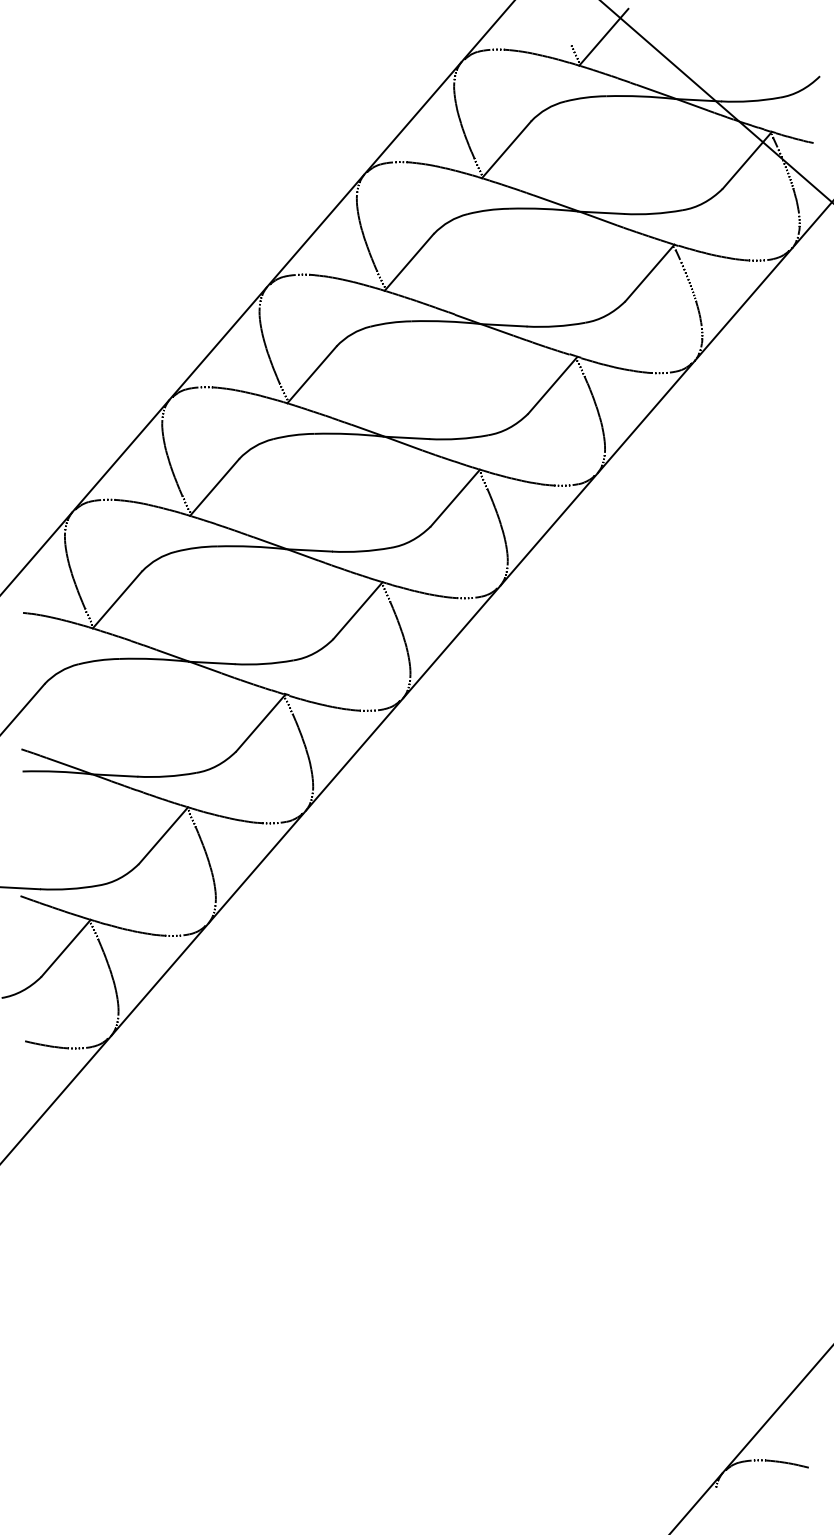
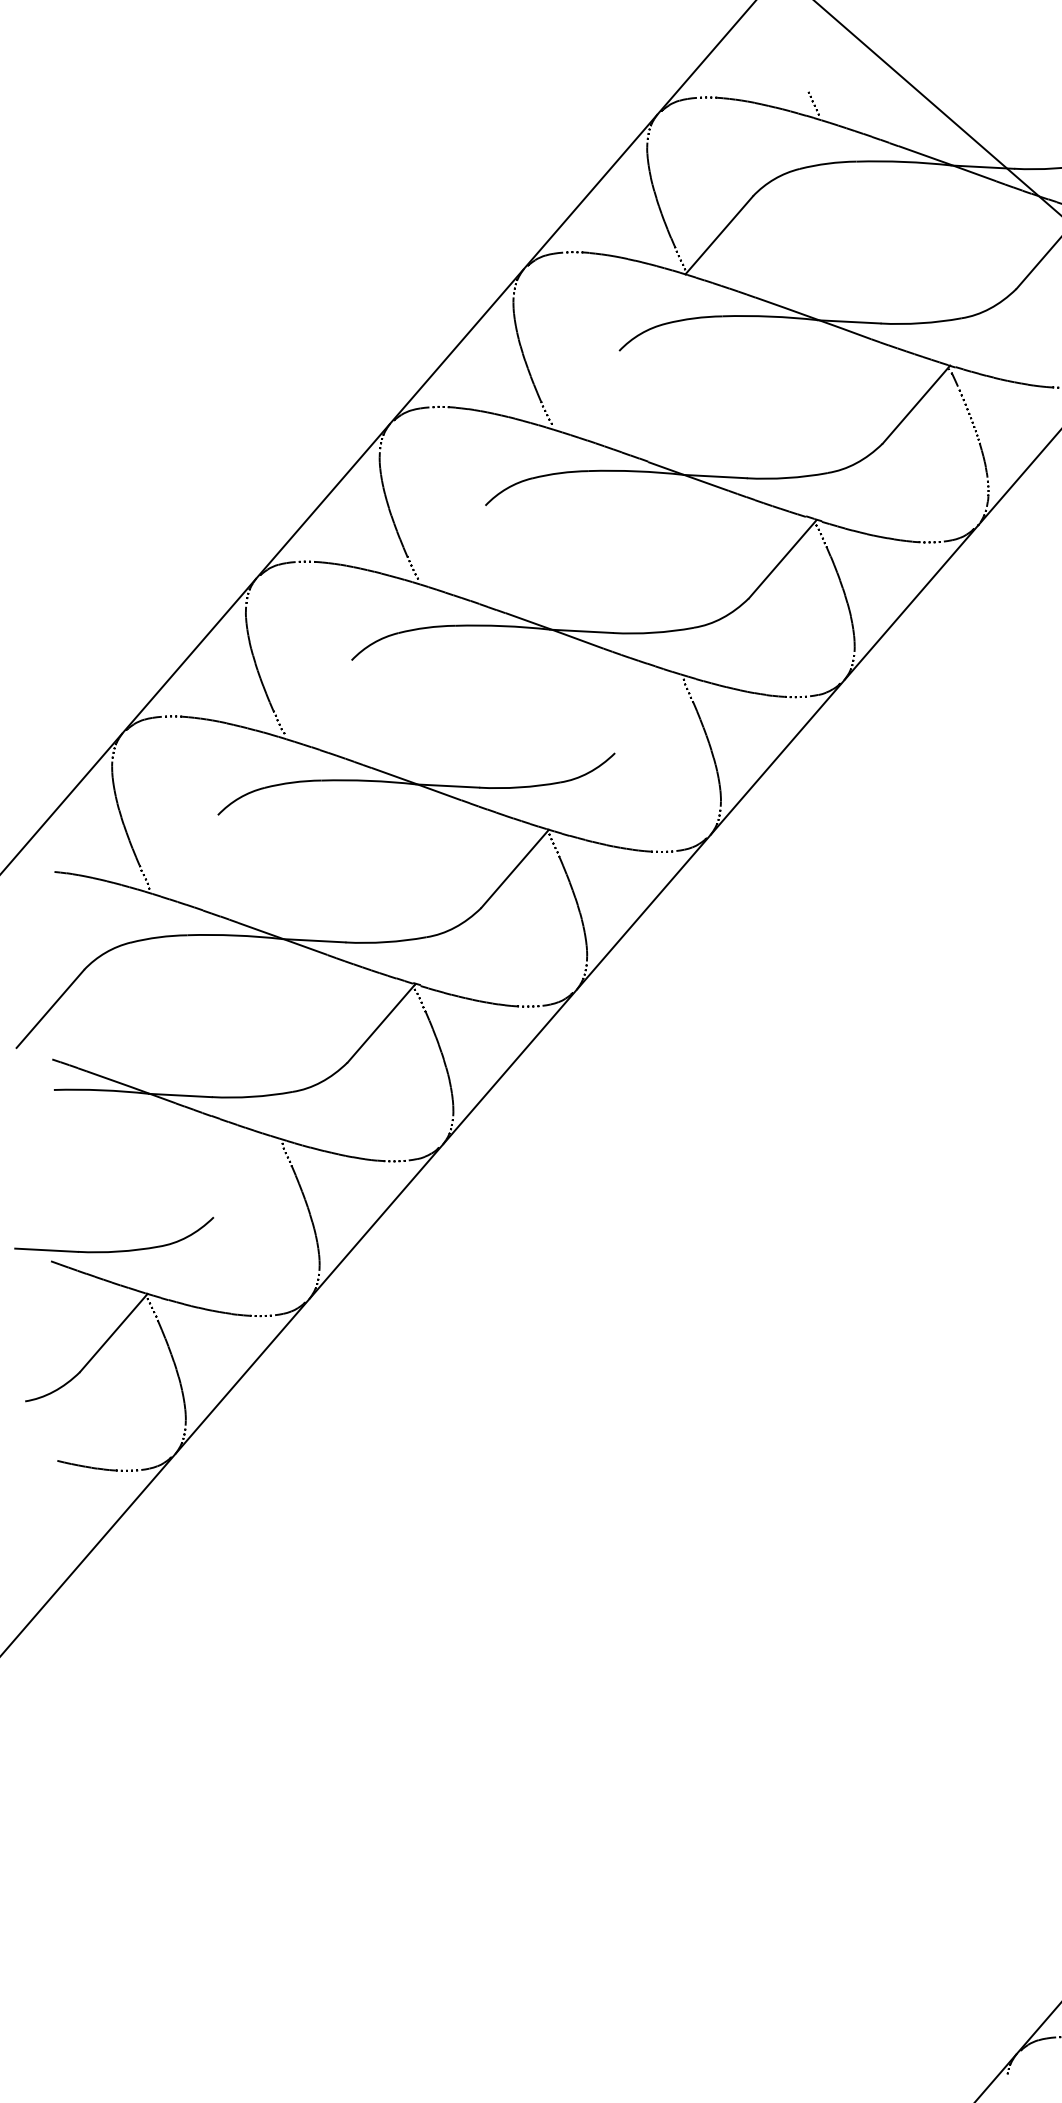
line: (603, 36) -> (852, 79), removed
line: (408, 261) -> (584, 388), removed
line: (311, 374) -> (451, 544), removed
line: (214, 487) -> (317, 699), removed
line: (454, 497) -> (647, 713), removed
line: (116, 599) -> (183, 853), removed
line: (163, 835) -> (247, 1177), removed

